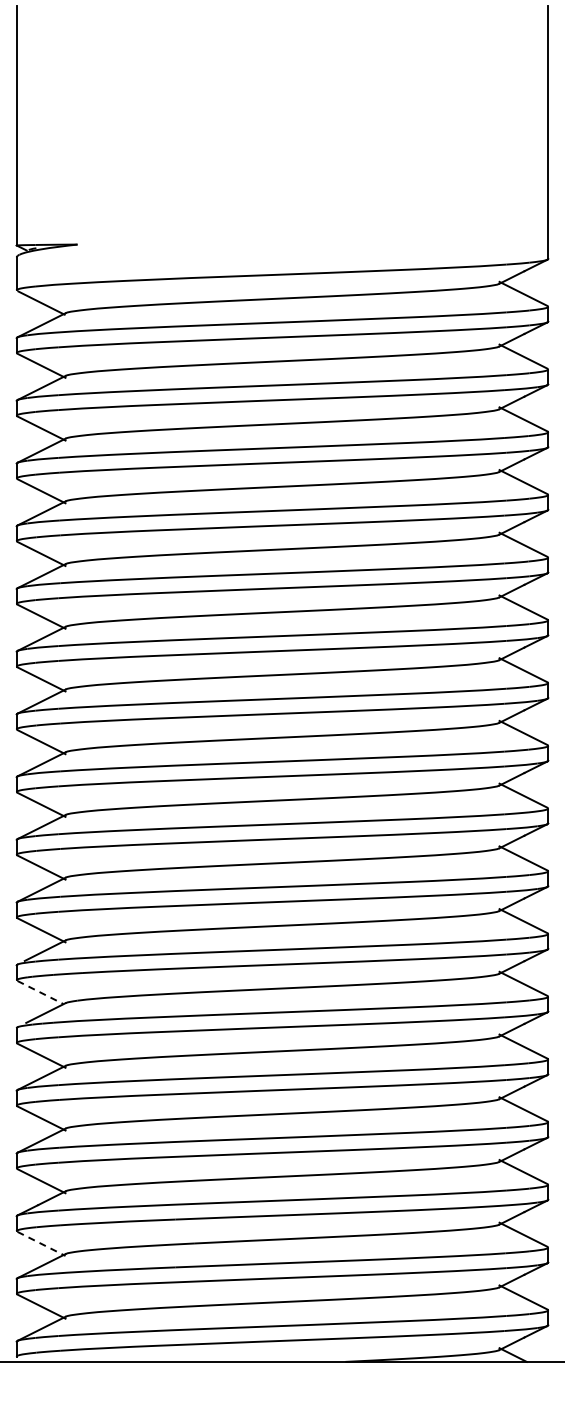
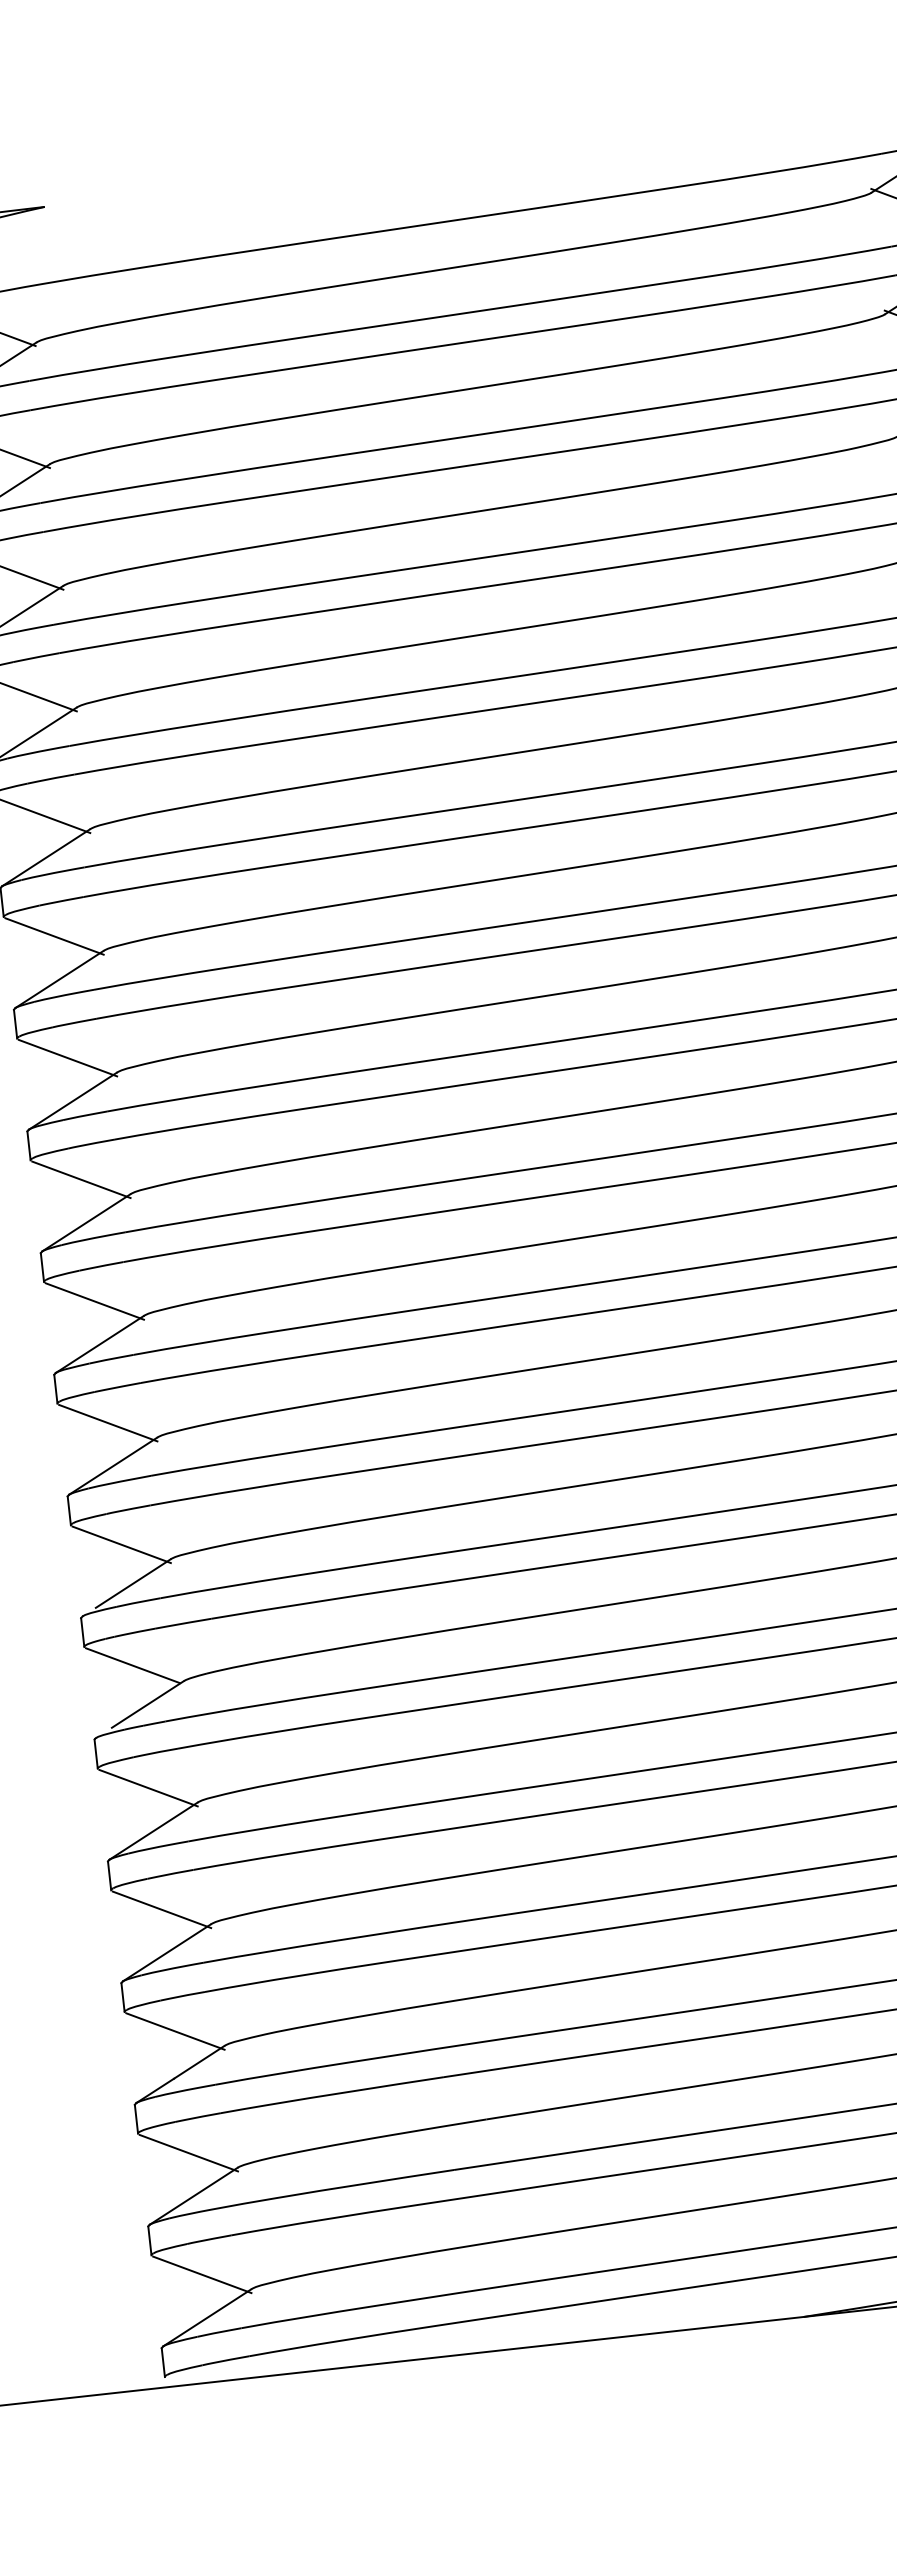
line: (40, 992) -> (133, 1665), dashed -> solid
line: (41, 1243) -> (188, 2152), dashed -> solid

